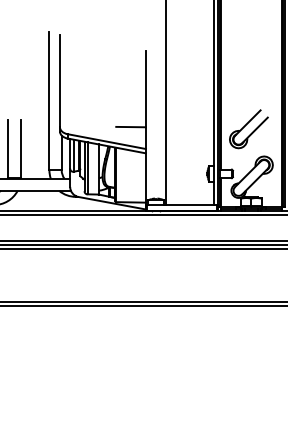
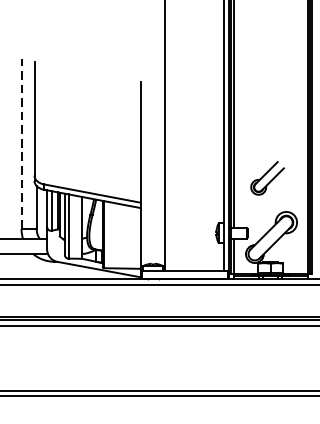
line: (49, 100) -> (21, 142), solid -> dashed
line: (130, 126) -> (121, 174), removed
part: (248, 129) -> (267, 178), size x0.7

